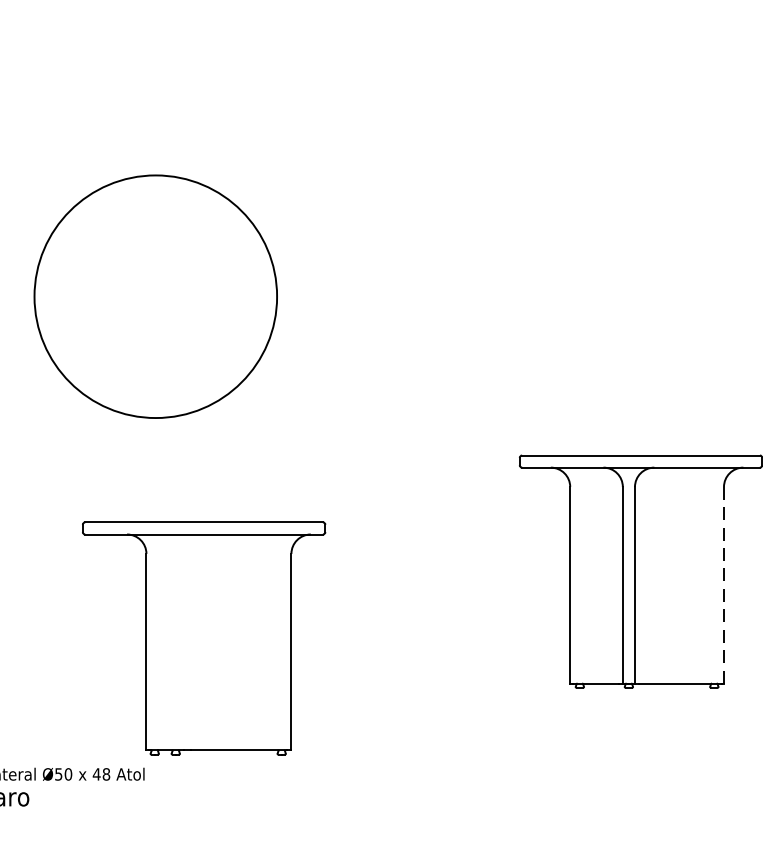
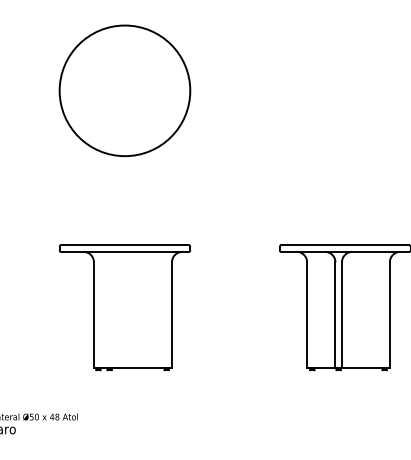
circle: (154, 296) -> (124, 90), moved
line: (723, 585) -> (389, 315), dashed -> solid
part: (203, 637) -> (124, 307), moved

